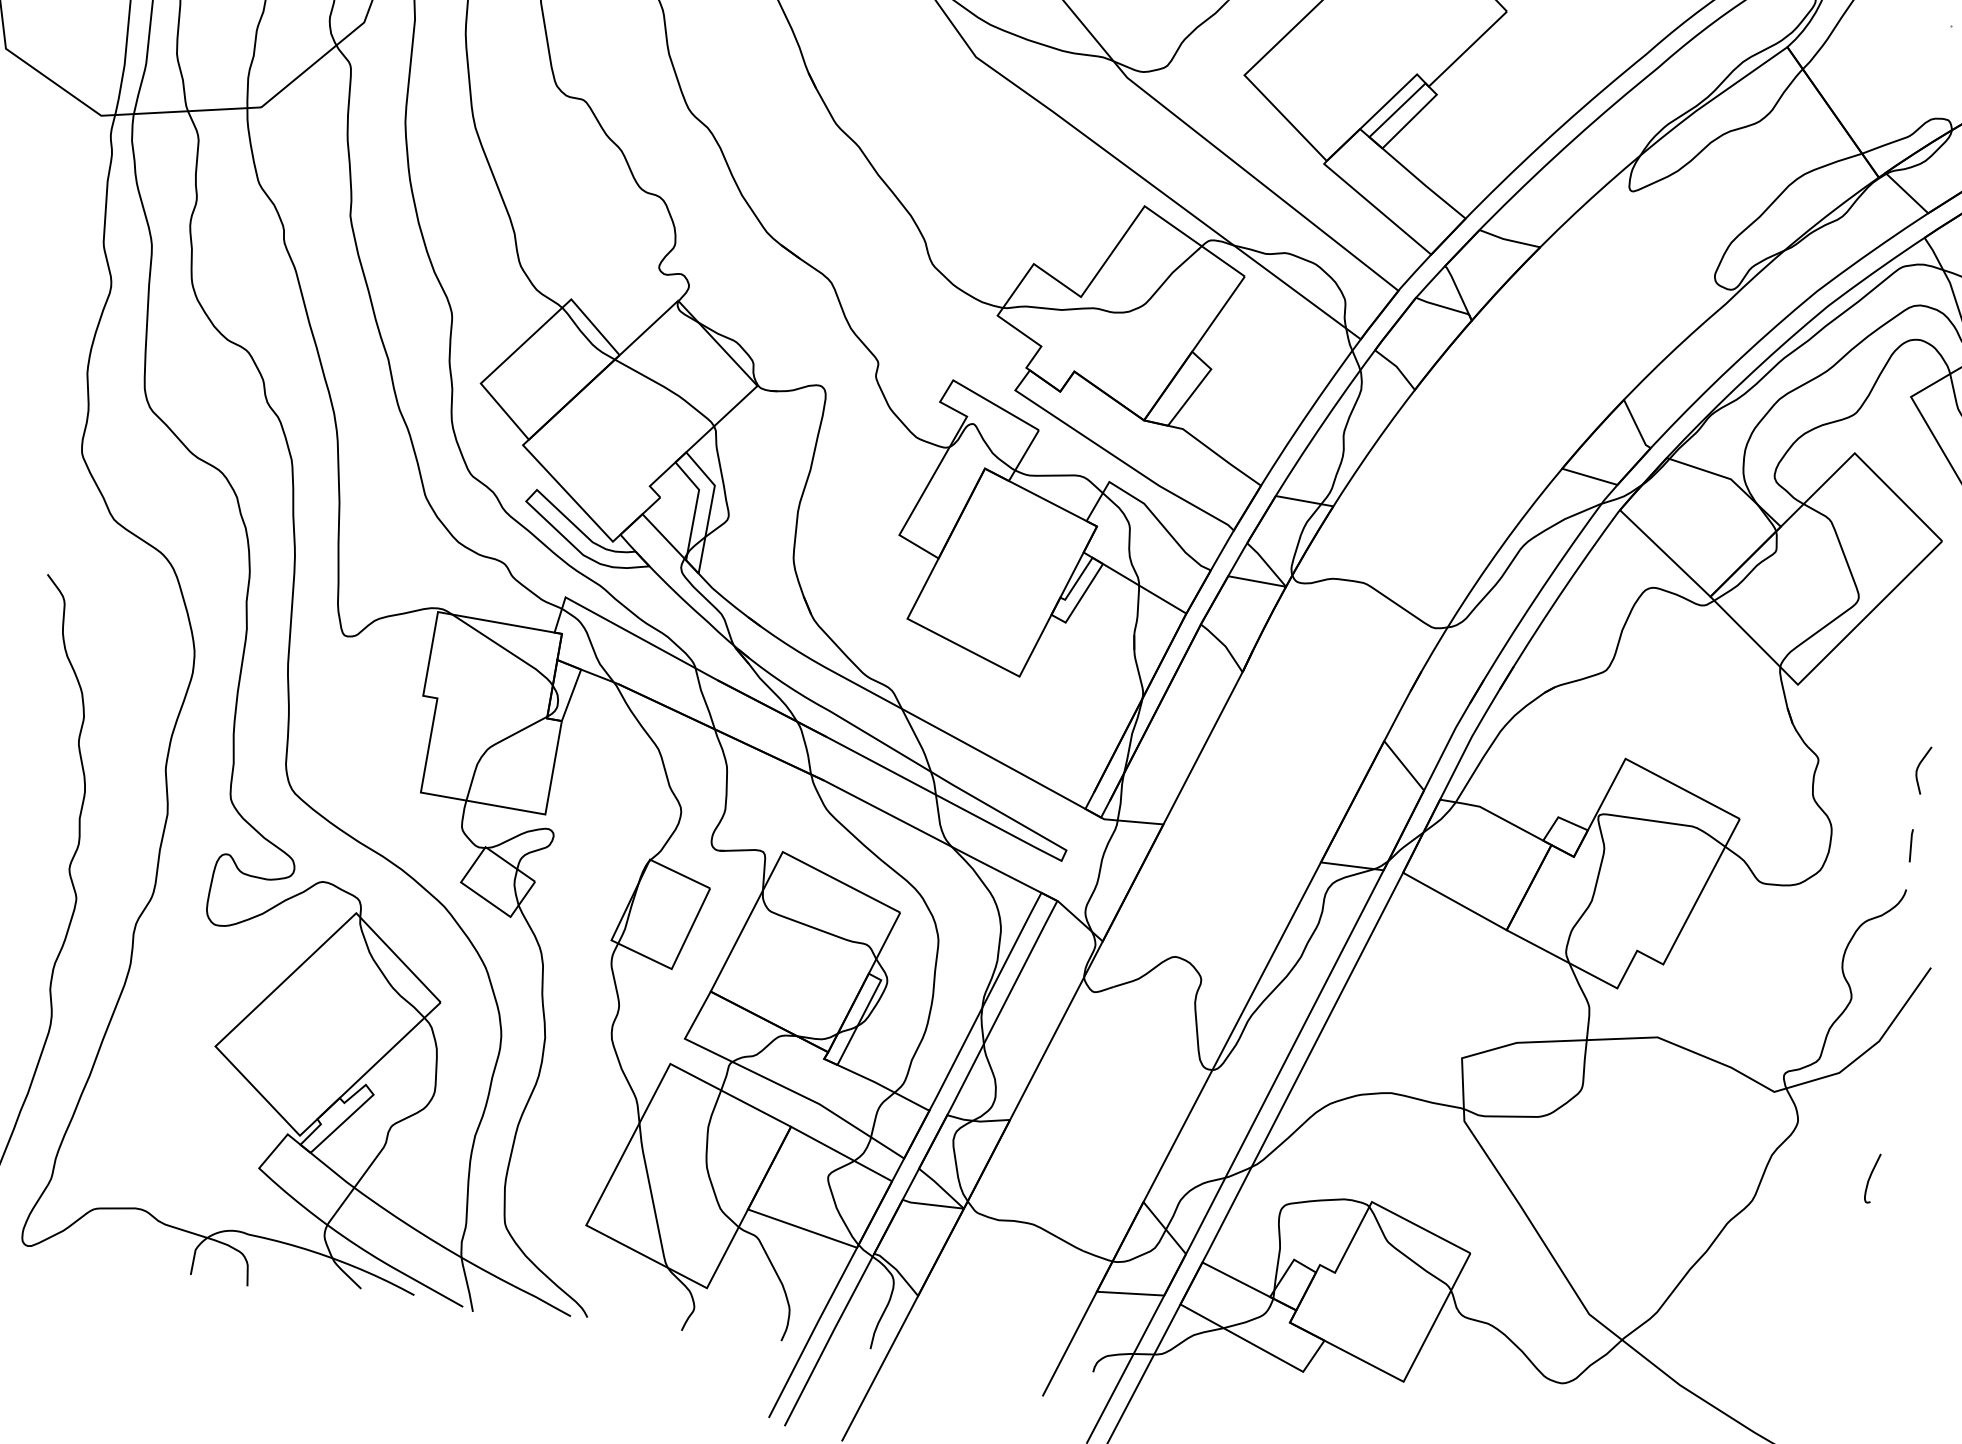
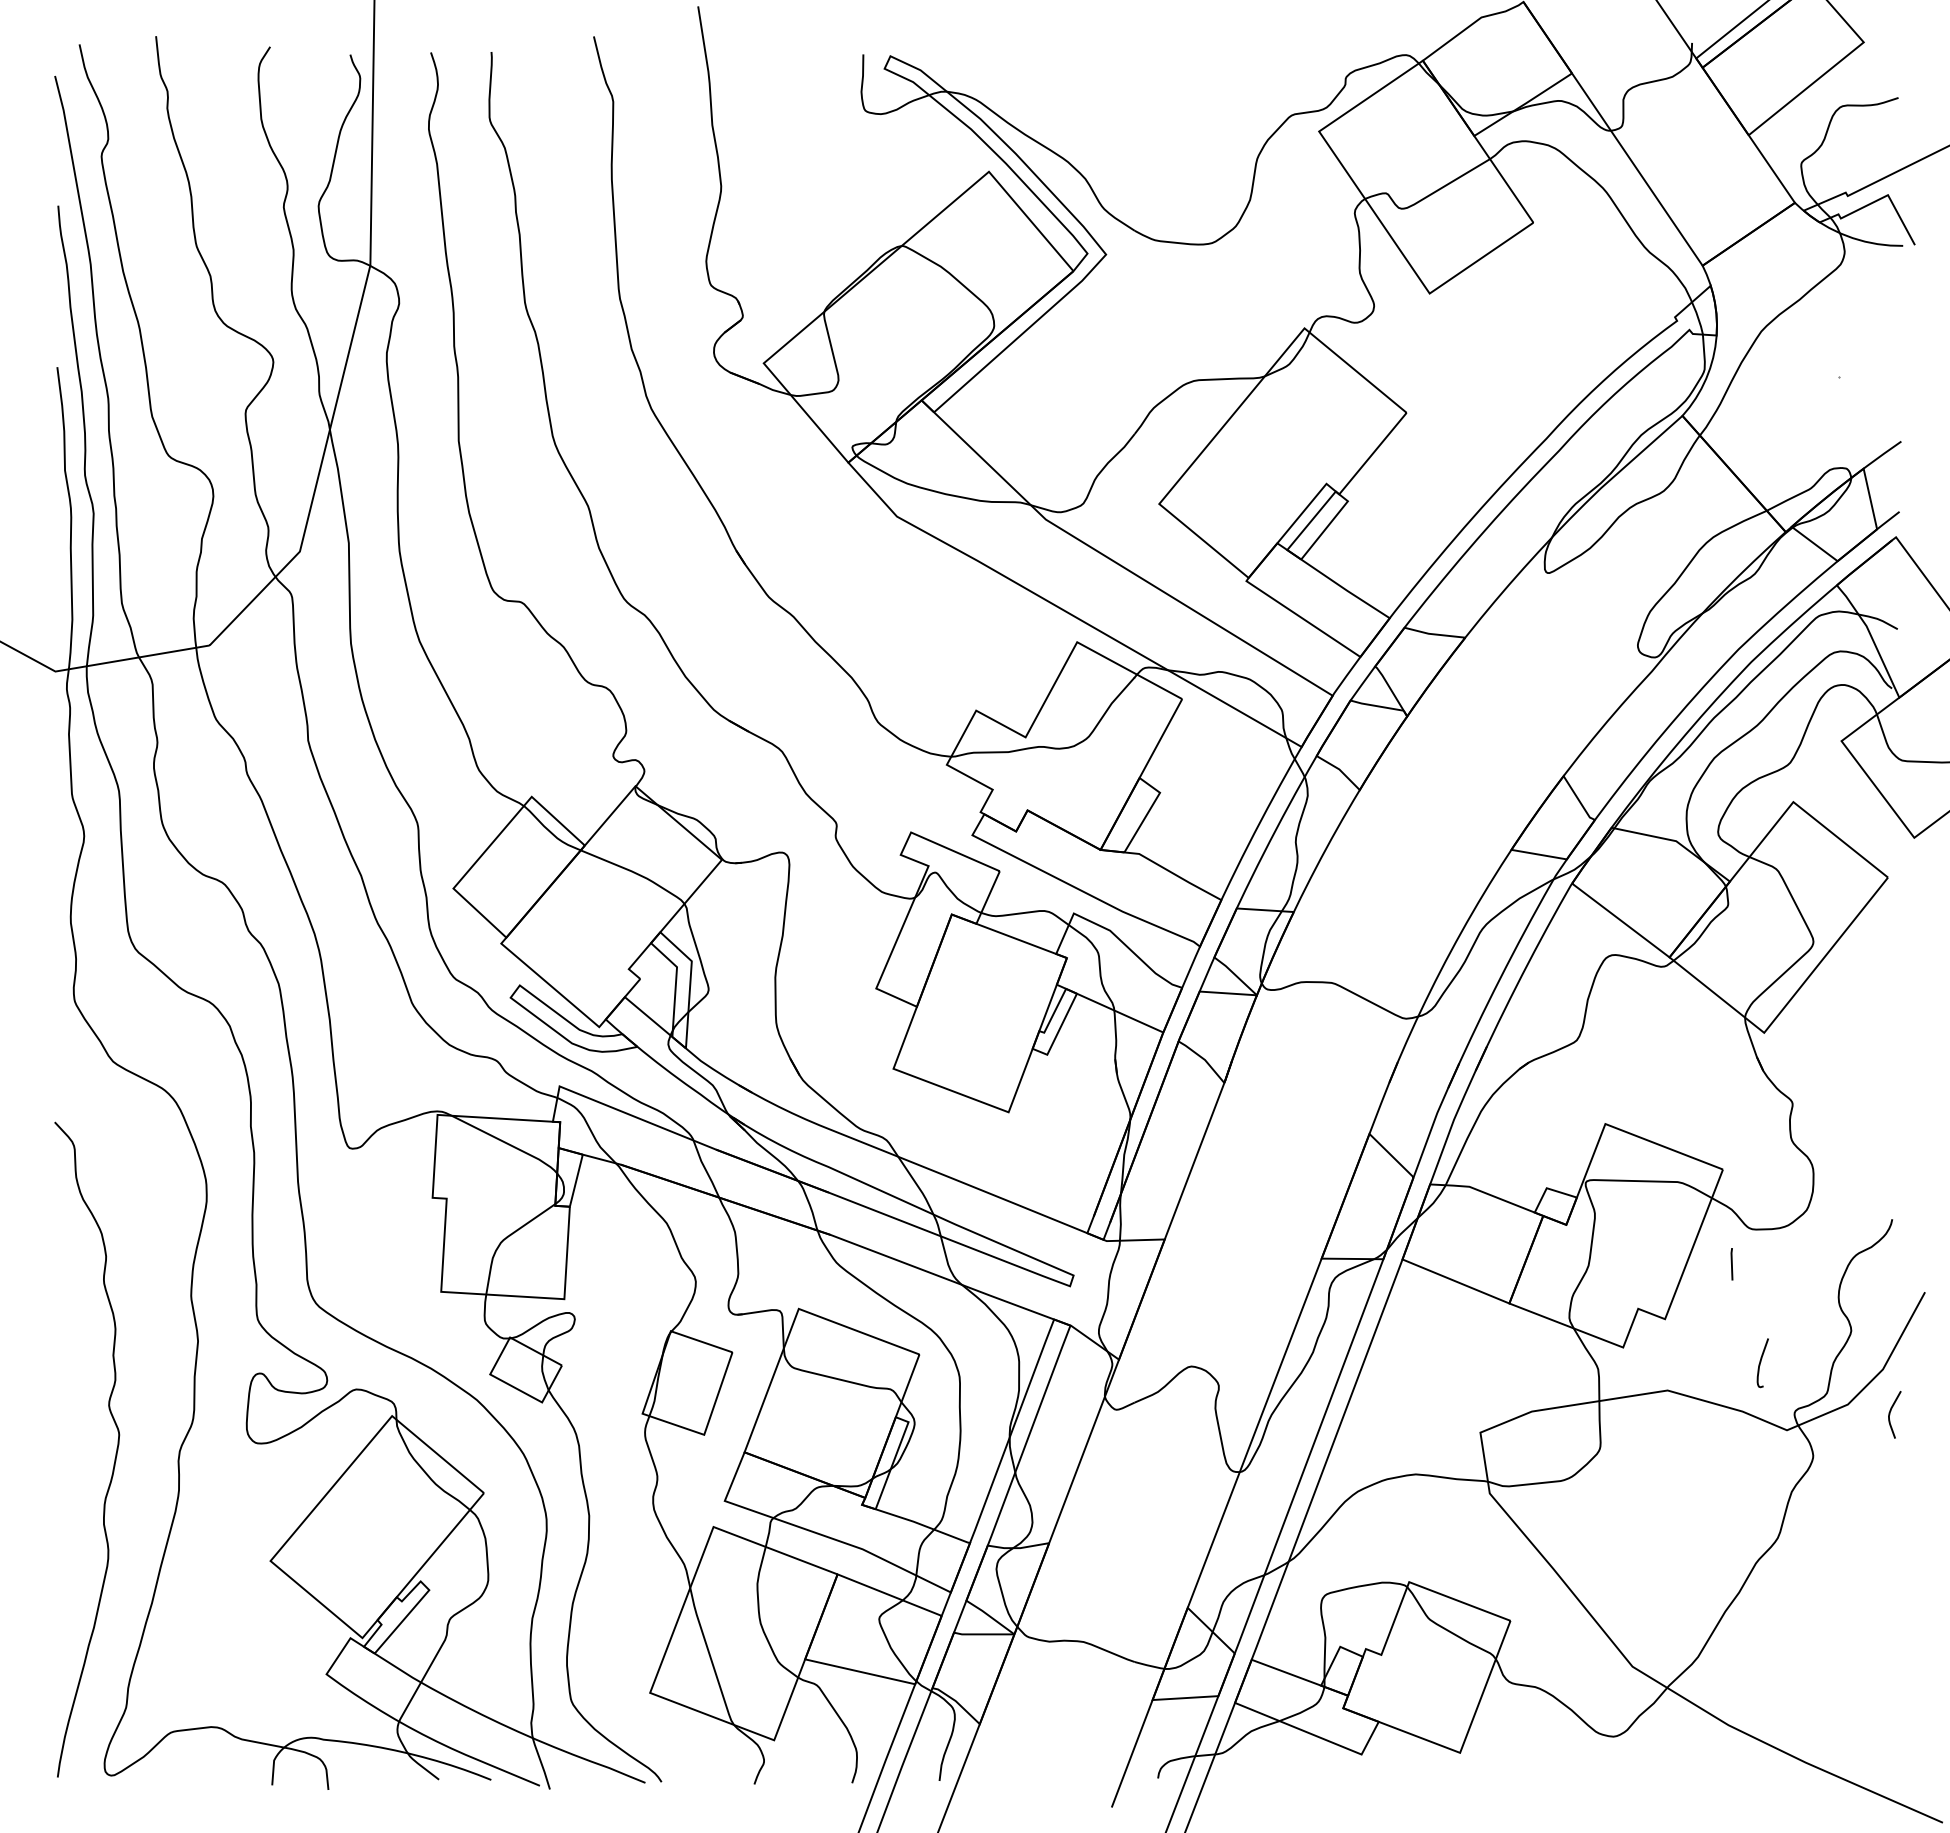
curve: (1918, 769) -> (1890, 1414), moved
line: (1910, 845) -> (1731, 1264), moved
curve: (1871, 1177) -> (1761, 1362), moved

